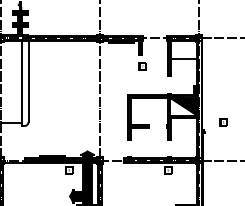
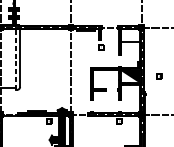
line: (22, 83) -> (15, 59), solid -> dashed
part: (223, 122) -> (158, 76), moved

